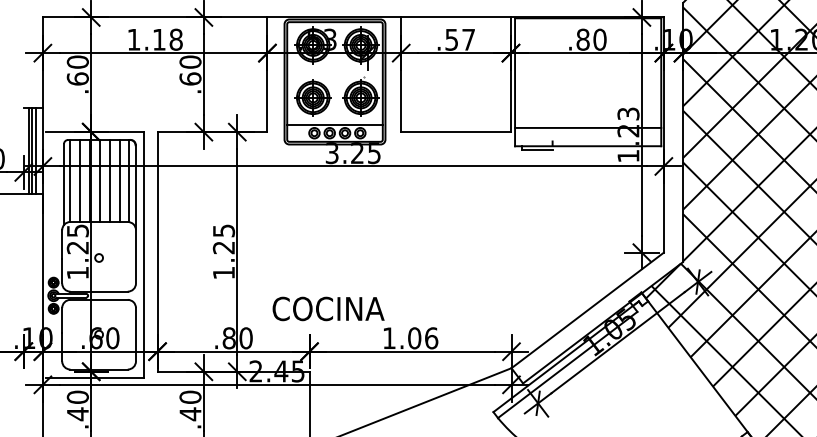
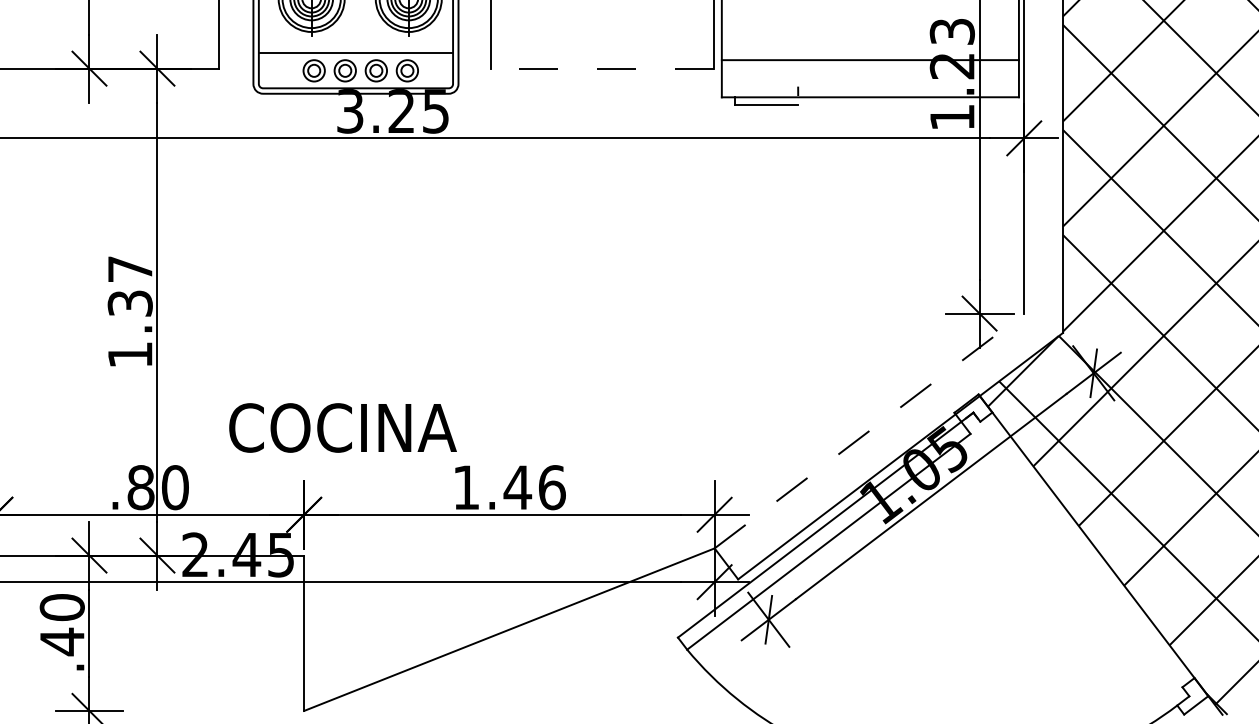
line: (456, 132) -> (602, 69), solid -> dashed
text: (224, 239) -> (131, 286), 1.25 -> 1.37
line: (587, 310) -> (869, 431), solid -> dashed
text: (414, 338) -> (517, 487), 1.06 -> 1.46

